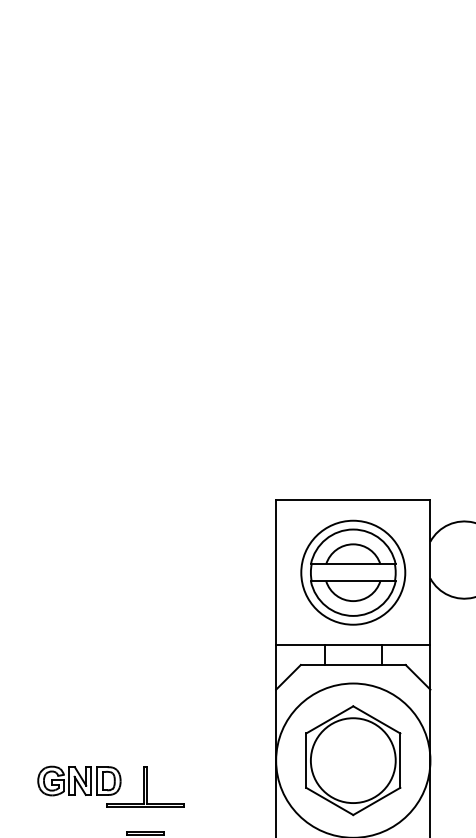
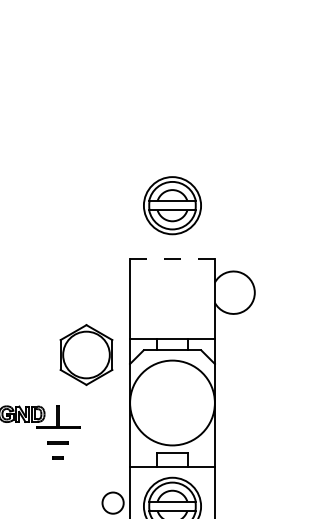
line: (355, 499) -> (173, 259), solid -> dashed
part: (353, 572) -> (172, 205), moved
part: (353, 759) -> (86, 354), moved

